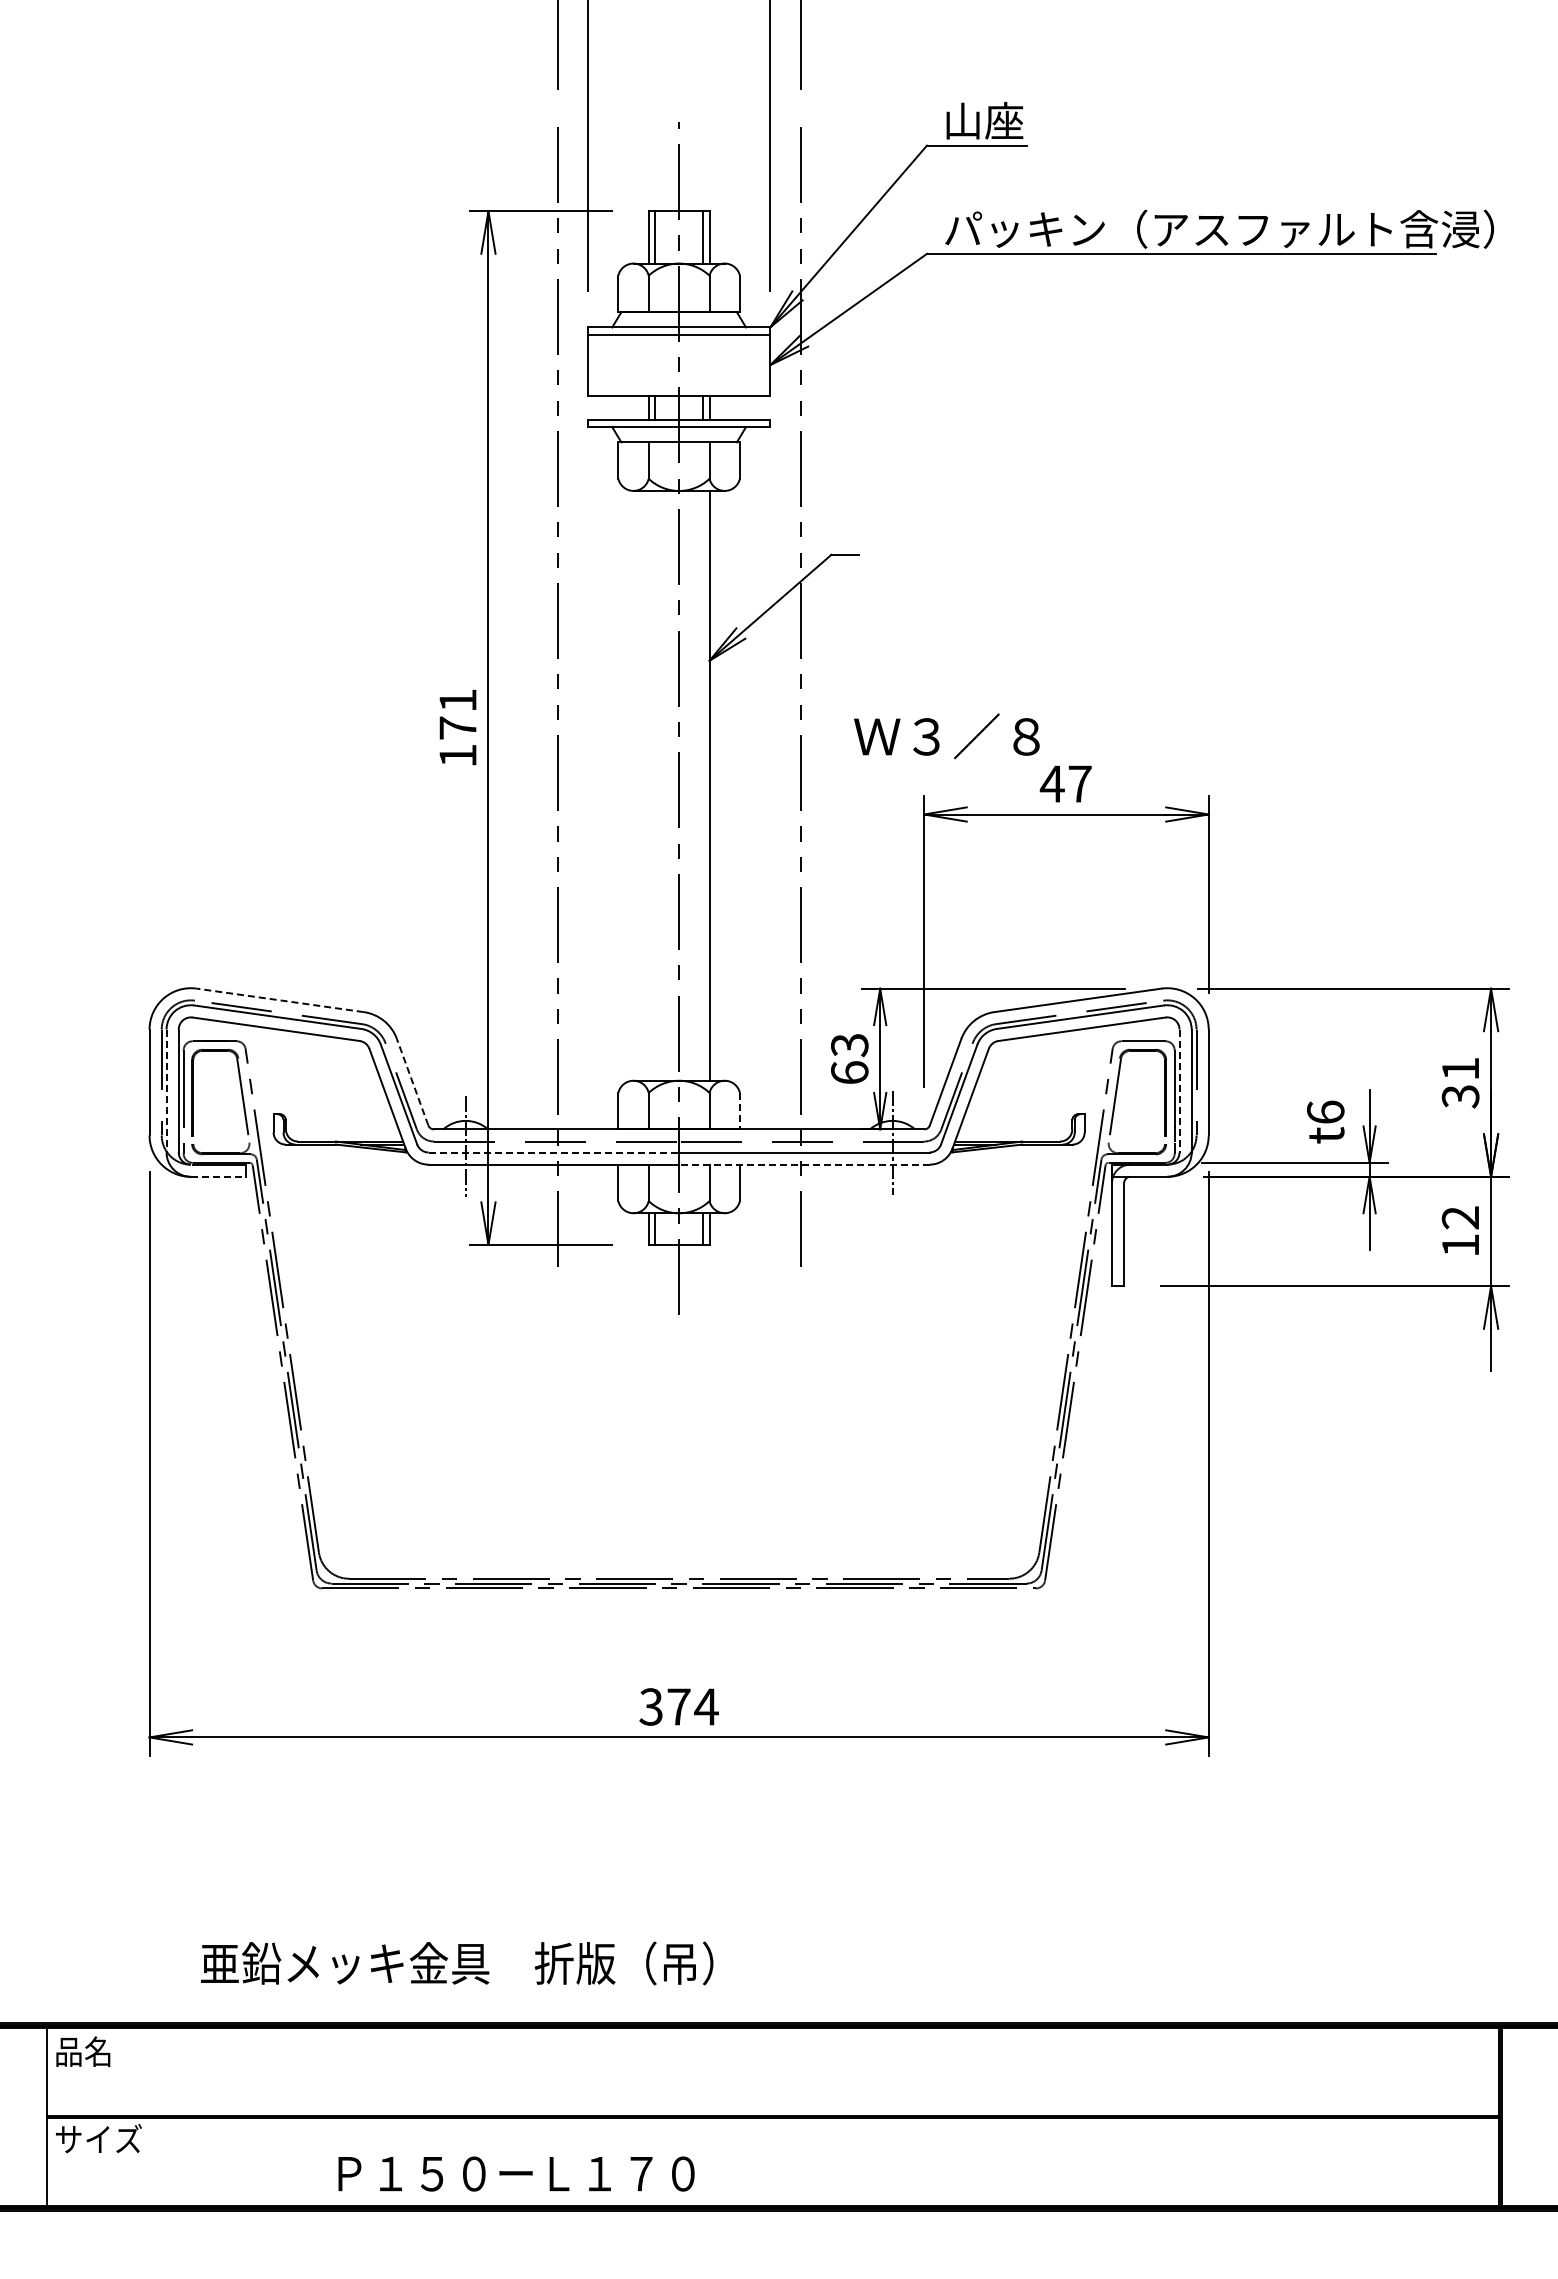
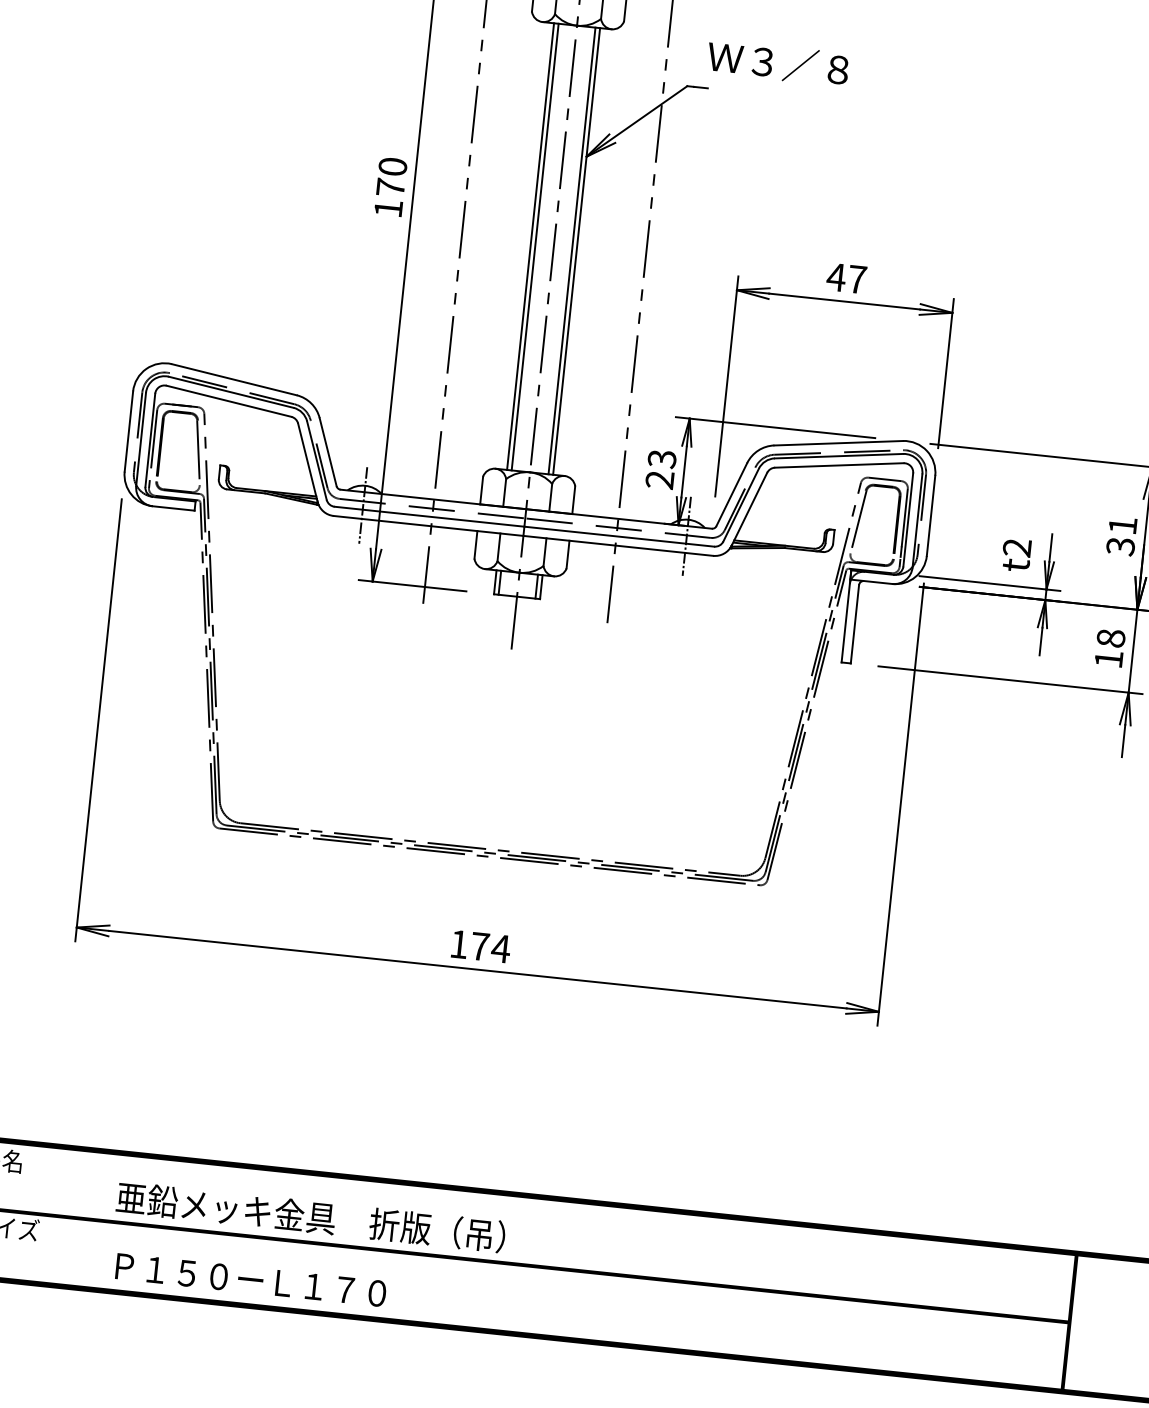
text: (457, 700) -> (392, 166), 171 -> 170
text: (946, 736) -> (777, 63), moved
line: (648, 785) -> (530, 246), added
line: (654, 785) -> (534, 246), added
line: (703, 785) -> (572, 250), added
line: (279, 1000) -> (233, 379), dashed -> solid
text: (849, 1072) -> (659, 479), 63 -> 23
line: (412, 1082) -> (328, 452), dashed -> solid
line: (166, 1091) -> (141, 439), dashed -> solid
line: (1179, 1091) -> (908, 520), dashed -> solid
line: (739, 1111) -> (573, 500), dashed -> solid
text: (1325, 1111) -> (1017, 547), t6 -> t2
line: (554, 1152) -> (430, 516), dashed -> solid
line: (803, 1164) -> (617, 545), dashed -> solid
line: (218, 1176) -> (173, 508), dashed -> solid
text: (1460, 1217) -> (1110, 638), 12 -> 18
text: (650, 1706) -> (458, 943), 374 -> 174
text: (457, 1963) -> (311, 1217), moved
text: (516, 2173) -> (251, 1279), moved

